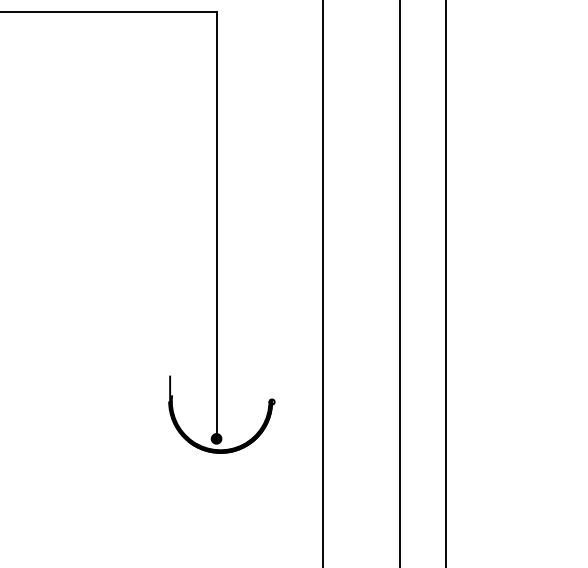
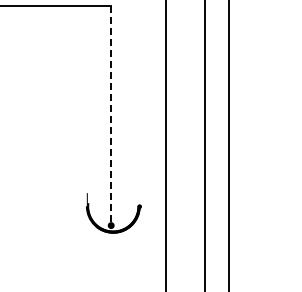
line: (217, 226) -> (111, 116), solid -> dashed

